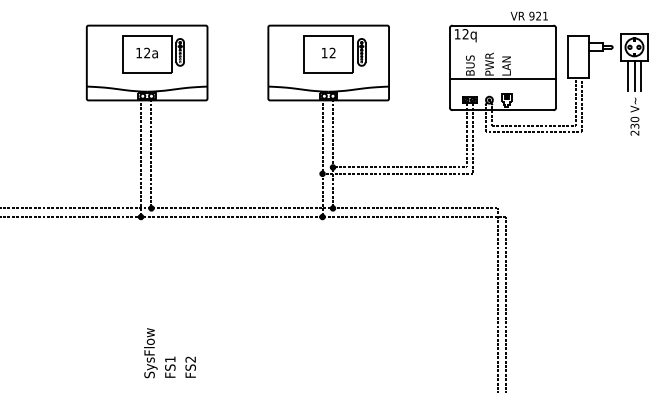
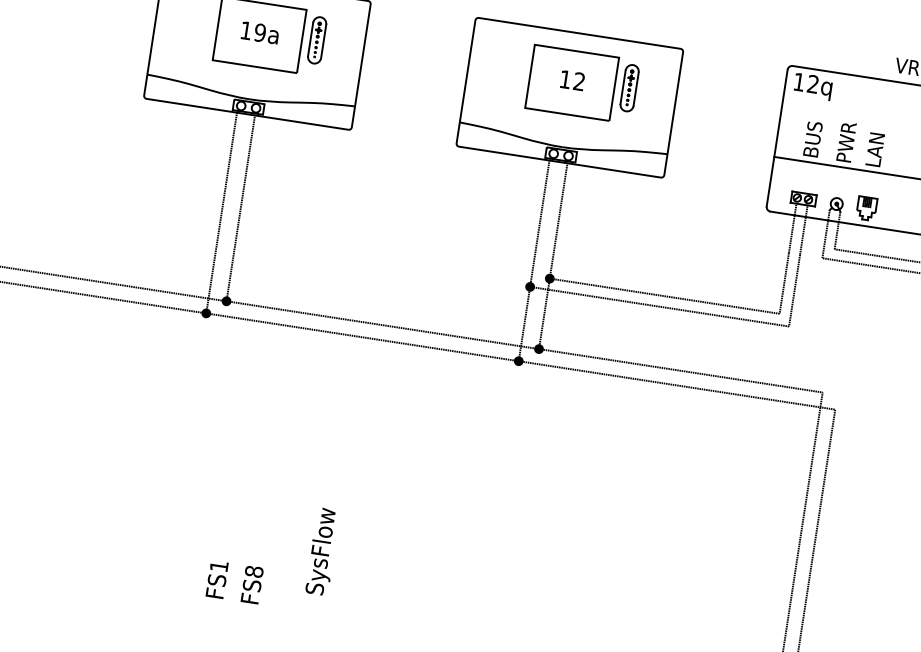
text: (147, 53) -> (260, 33), 12a -> 19a
text: (150, 353) -> (322, 552), moved
text: (190, 359) -> (253, 571), FS2 -> FS8

